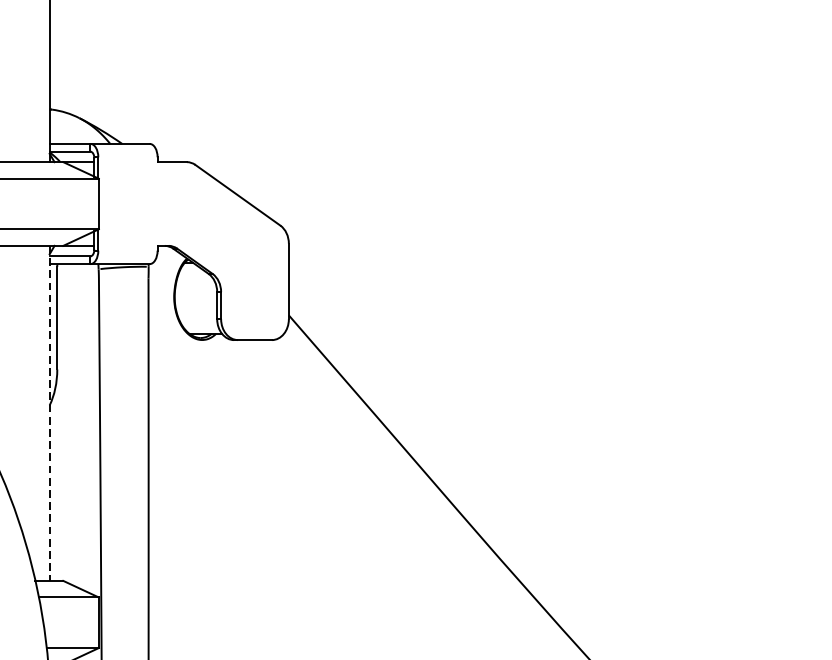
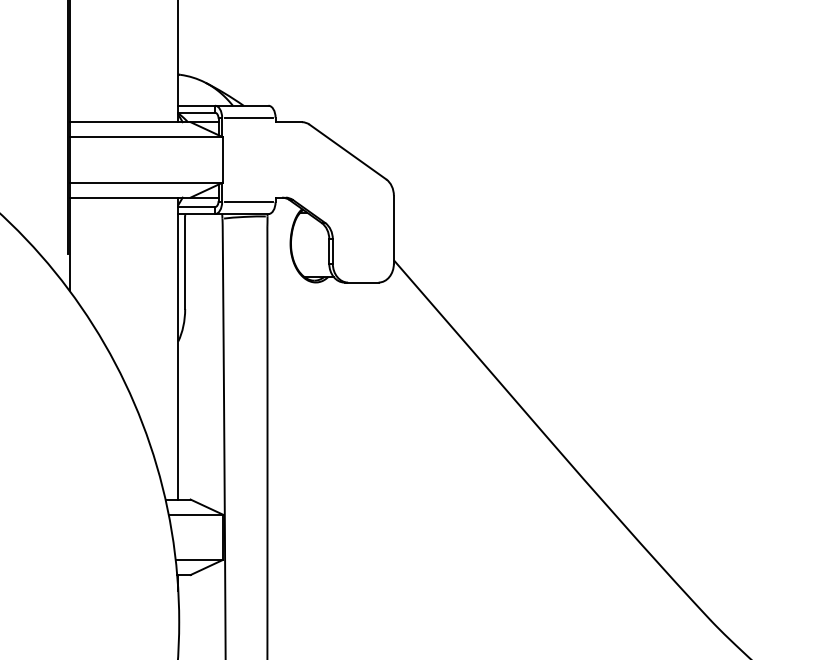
line: (127, 156) -> (248, 117), added
line: (127, 251) -> (248, 202), added
line: (49, 413) -> (178, 348), dashed -> solid

